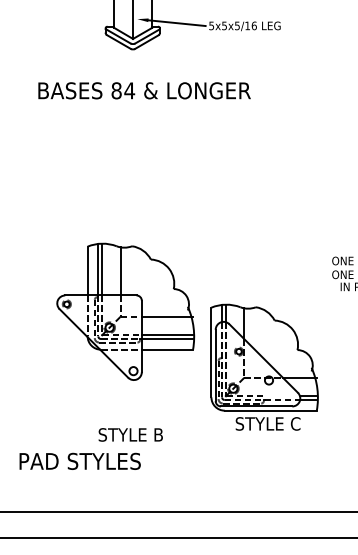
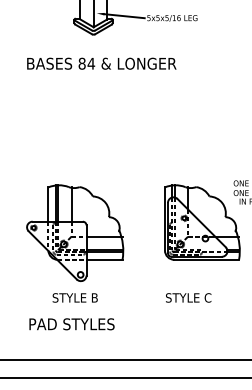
part: (125, 311) -> (75, 232), moved
part: (264, 357) -> (202, 222), moved
text: (130, 434) -> (75, 297), moved
text: (79, 460) -> (71, 323), moved

